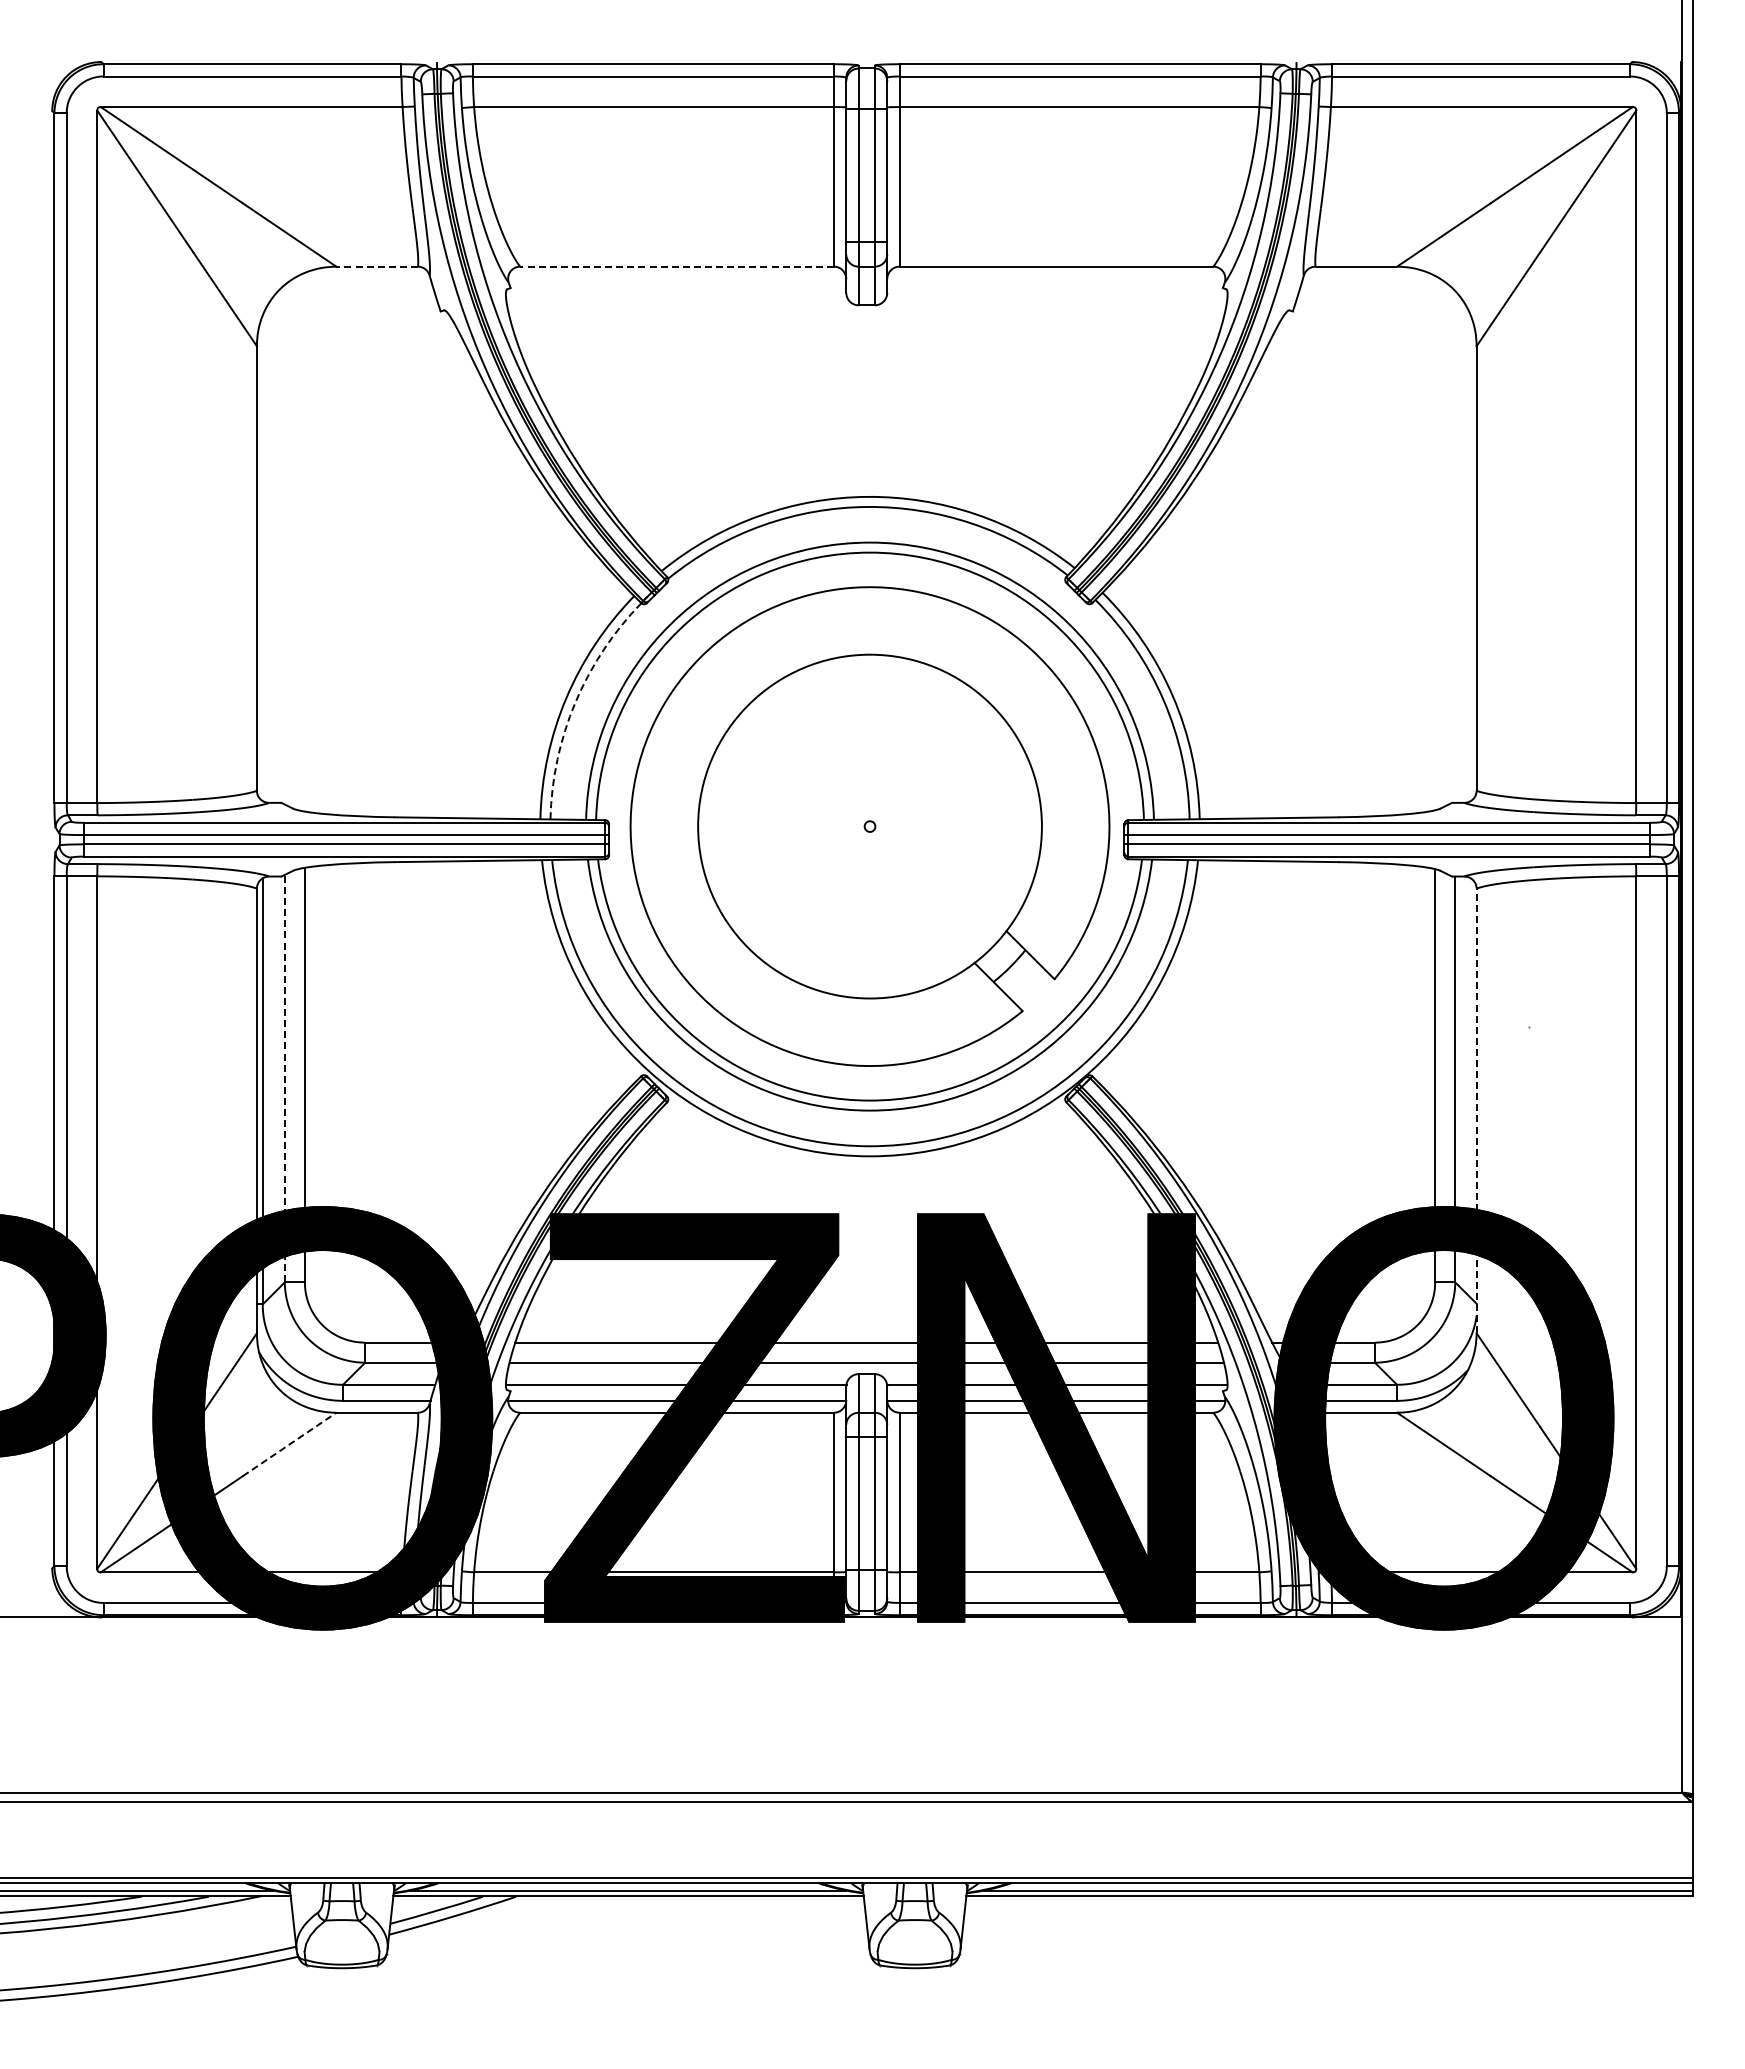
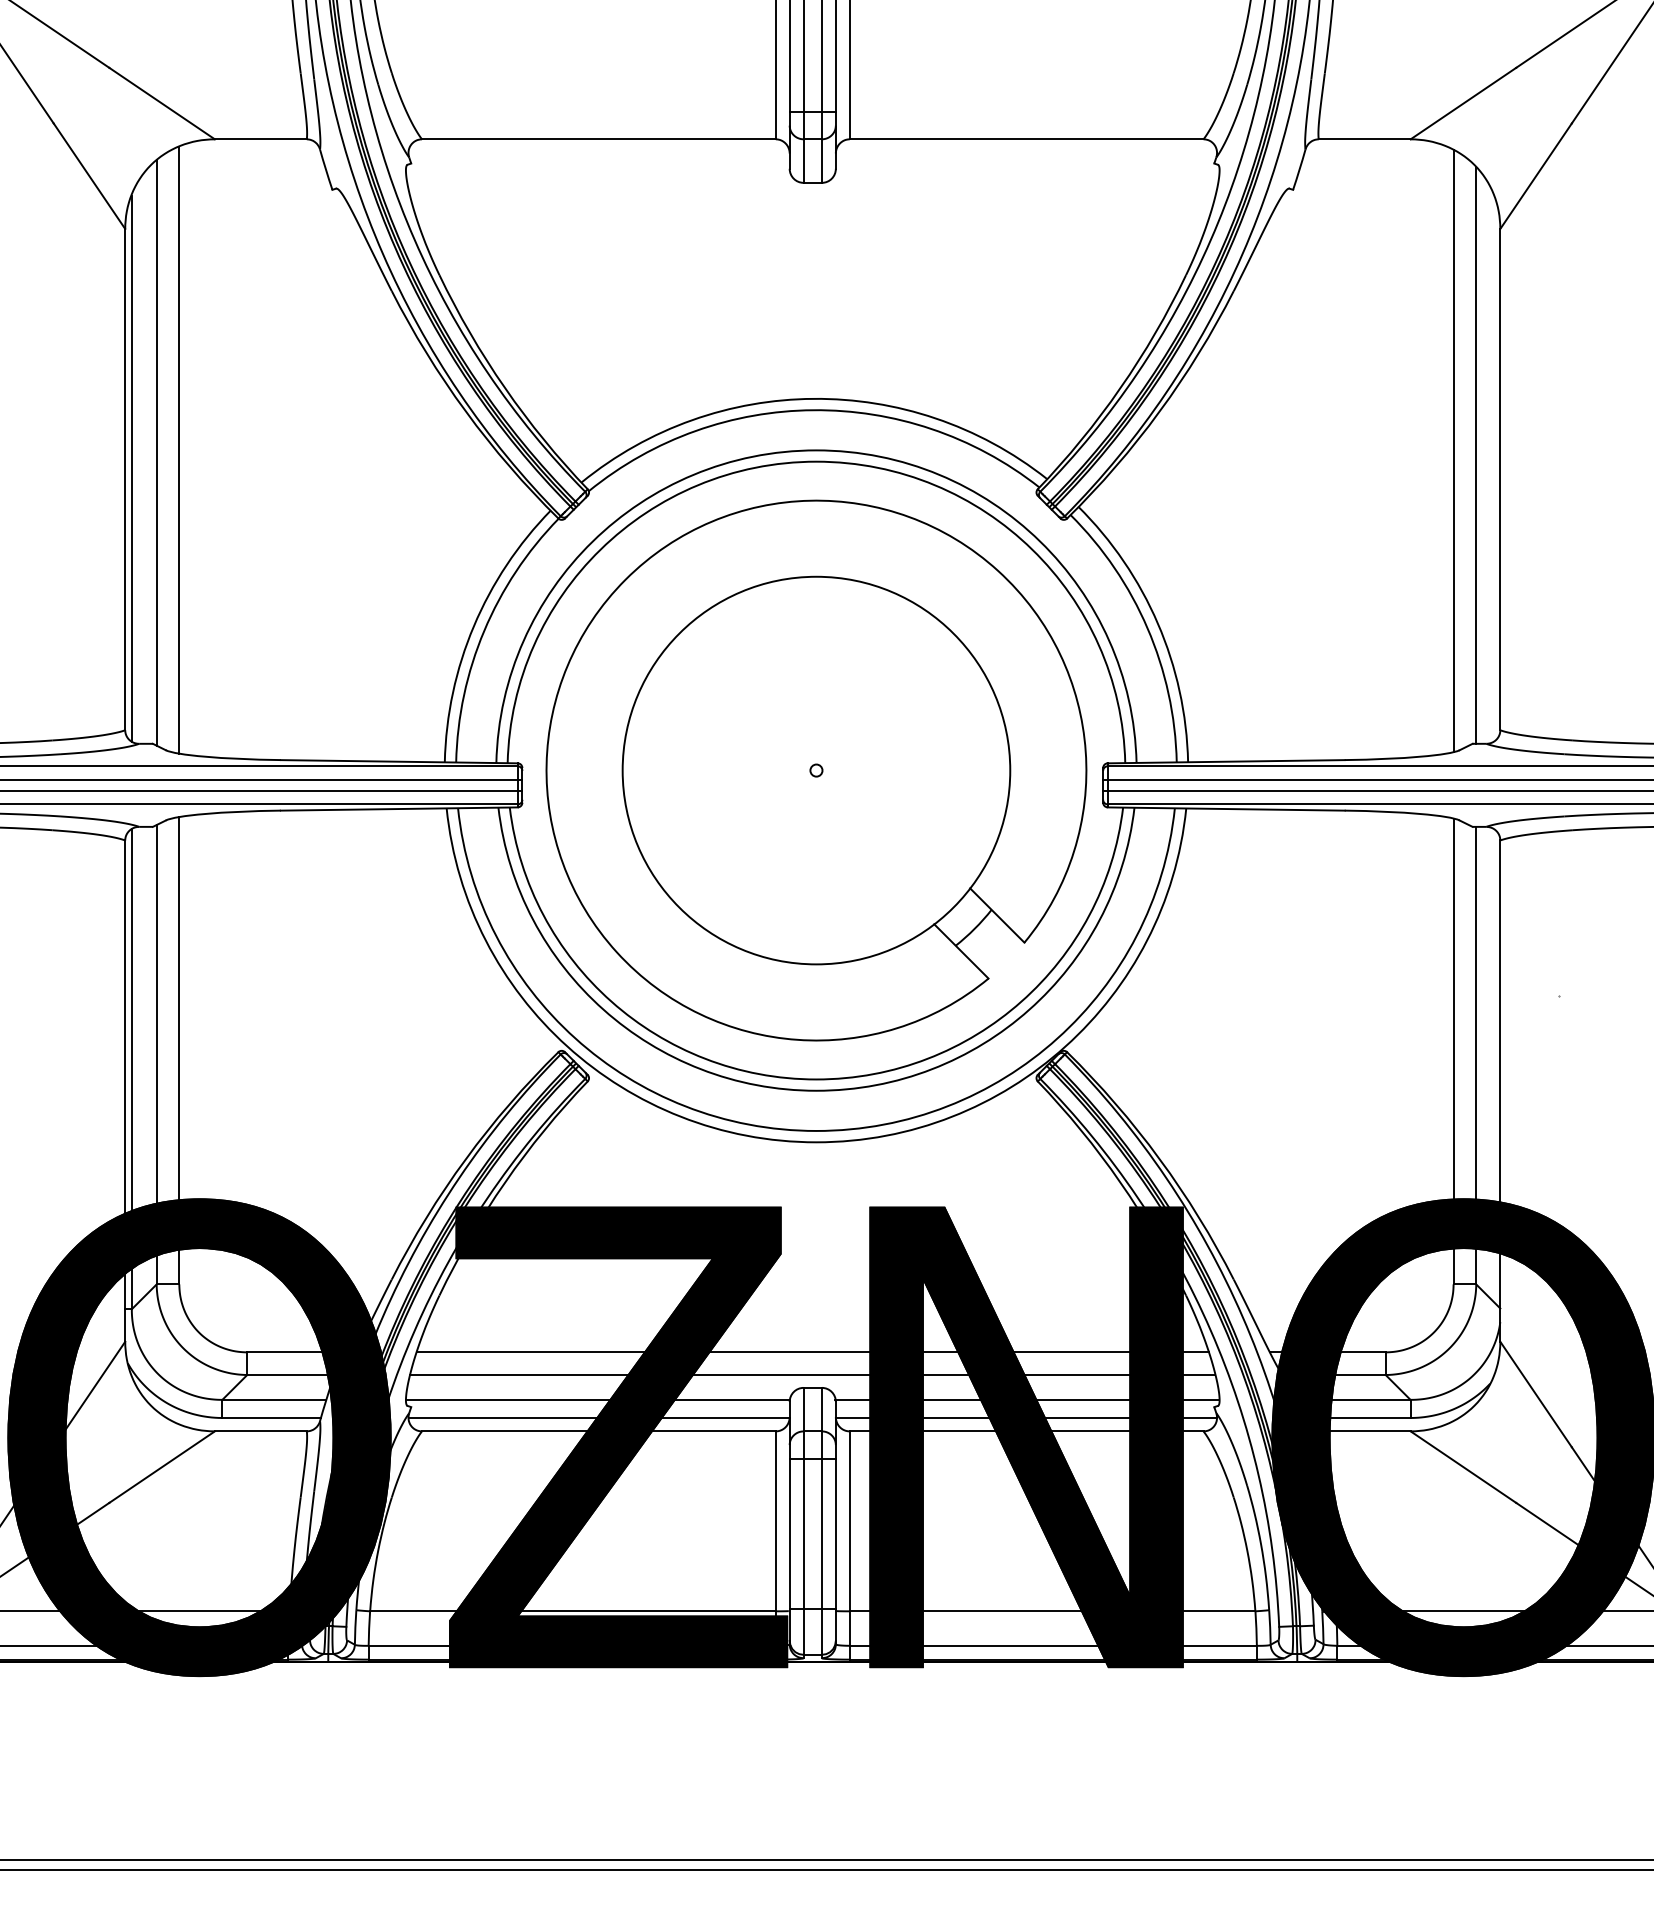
line: (377, 266) -> (261, 139), dashed -> solid
line: (677, 266) -> (599, 139), dashed -> solid
line: (304, 542) -> (178, 450), added
line: (1435, 543) -> (1453, 451), added
line: (284, 544) -> (156, 452), added
line: (1455, 546) -> (1476, 454), added
line: (262, 558) -> (131, 468), added
arc: (575, 702) -> (484, 630), dashed -> solid
line: (284, 1078) -> (156, 1054), dashed -> solid
line: (1476, 1110) -> (1500, 1090), dashed -> solid
line: (289, 1444) -> (161, 1467), dashed -> solid

